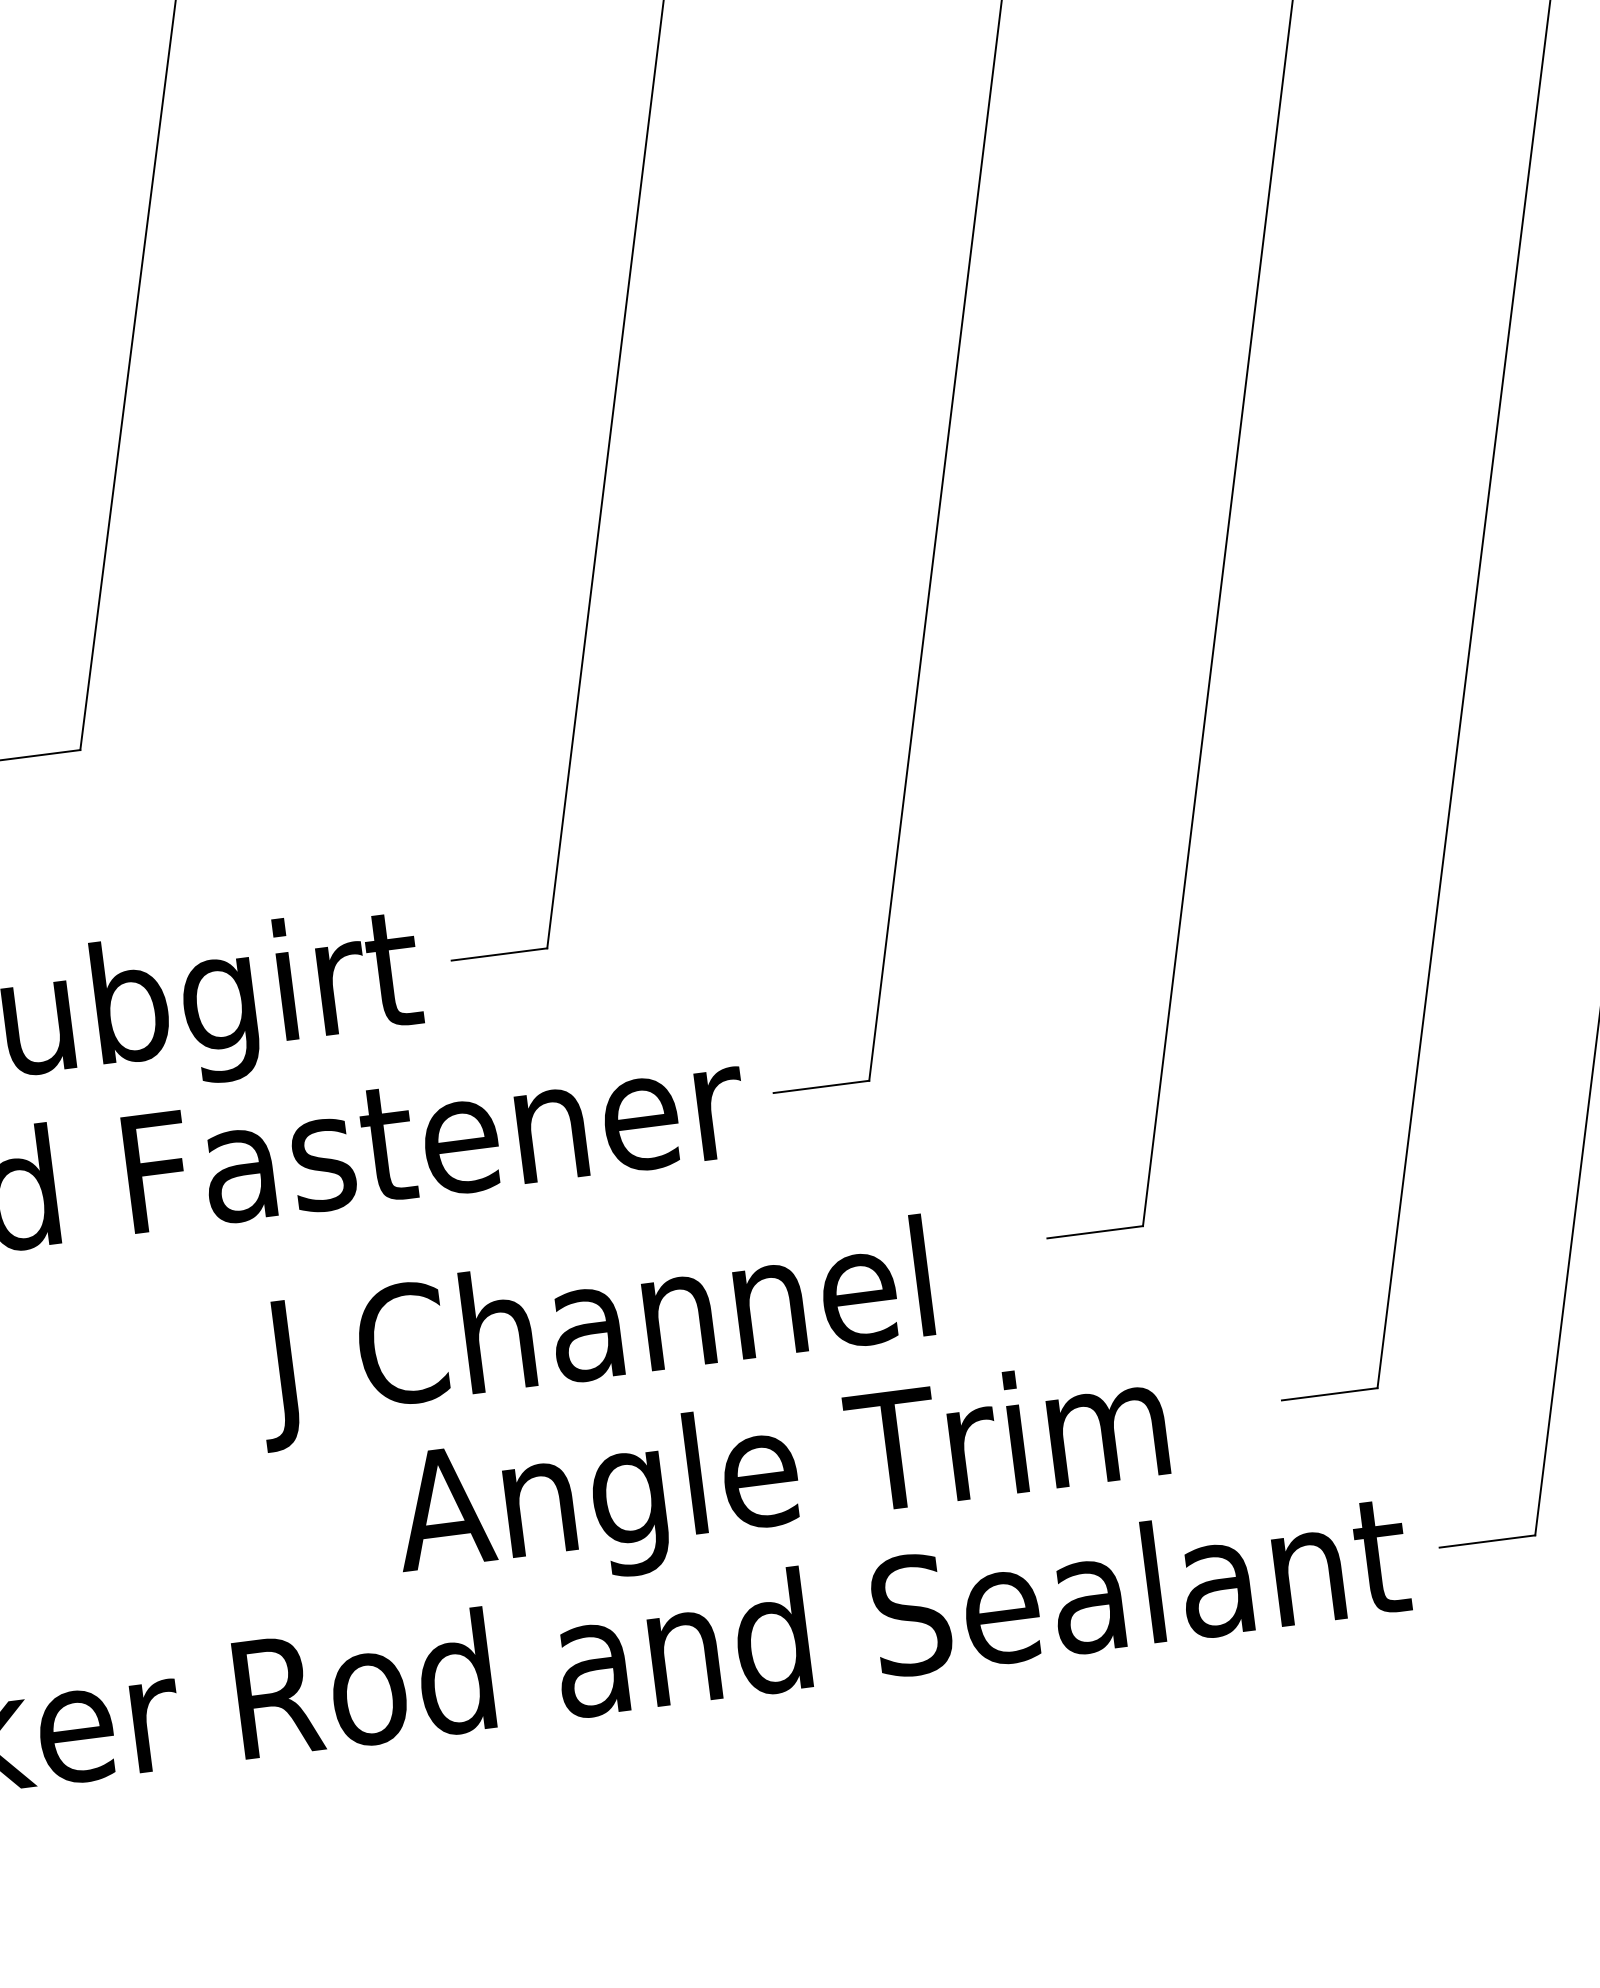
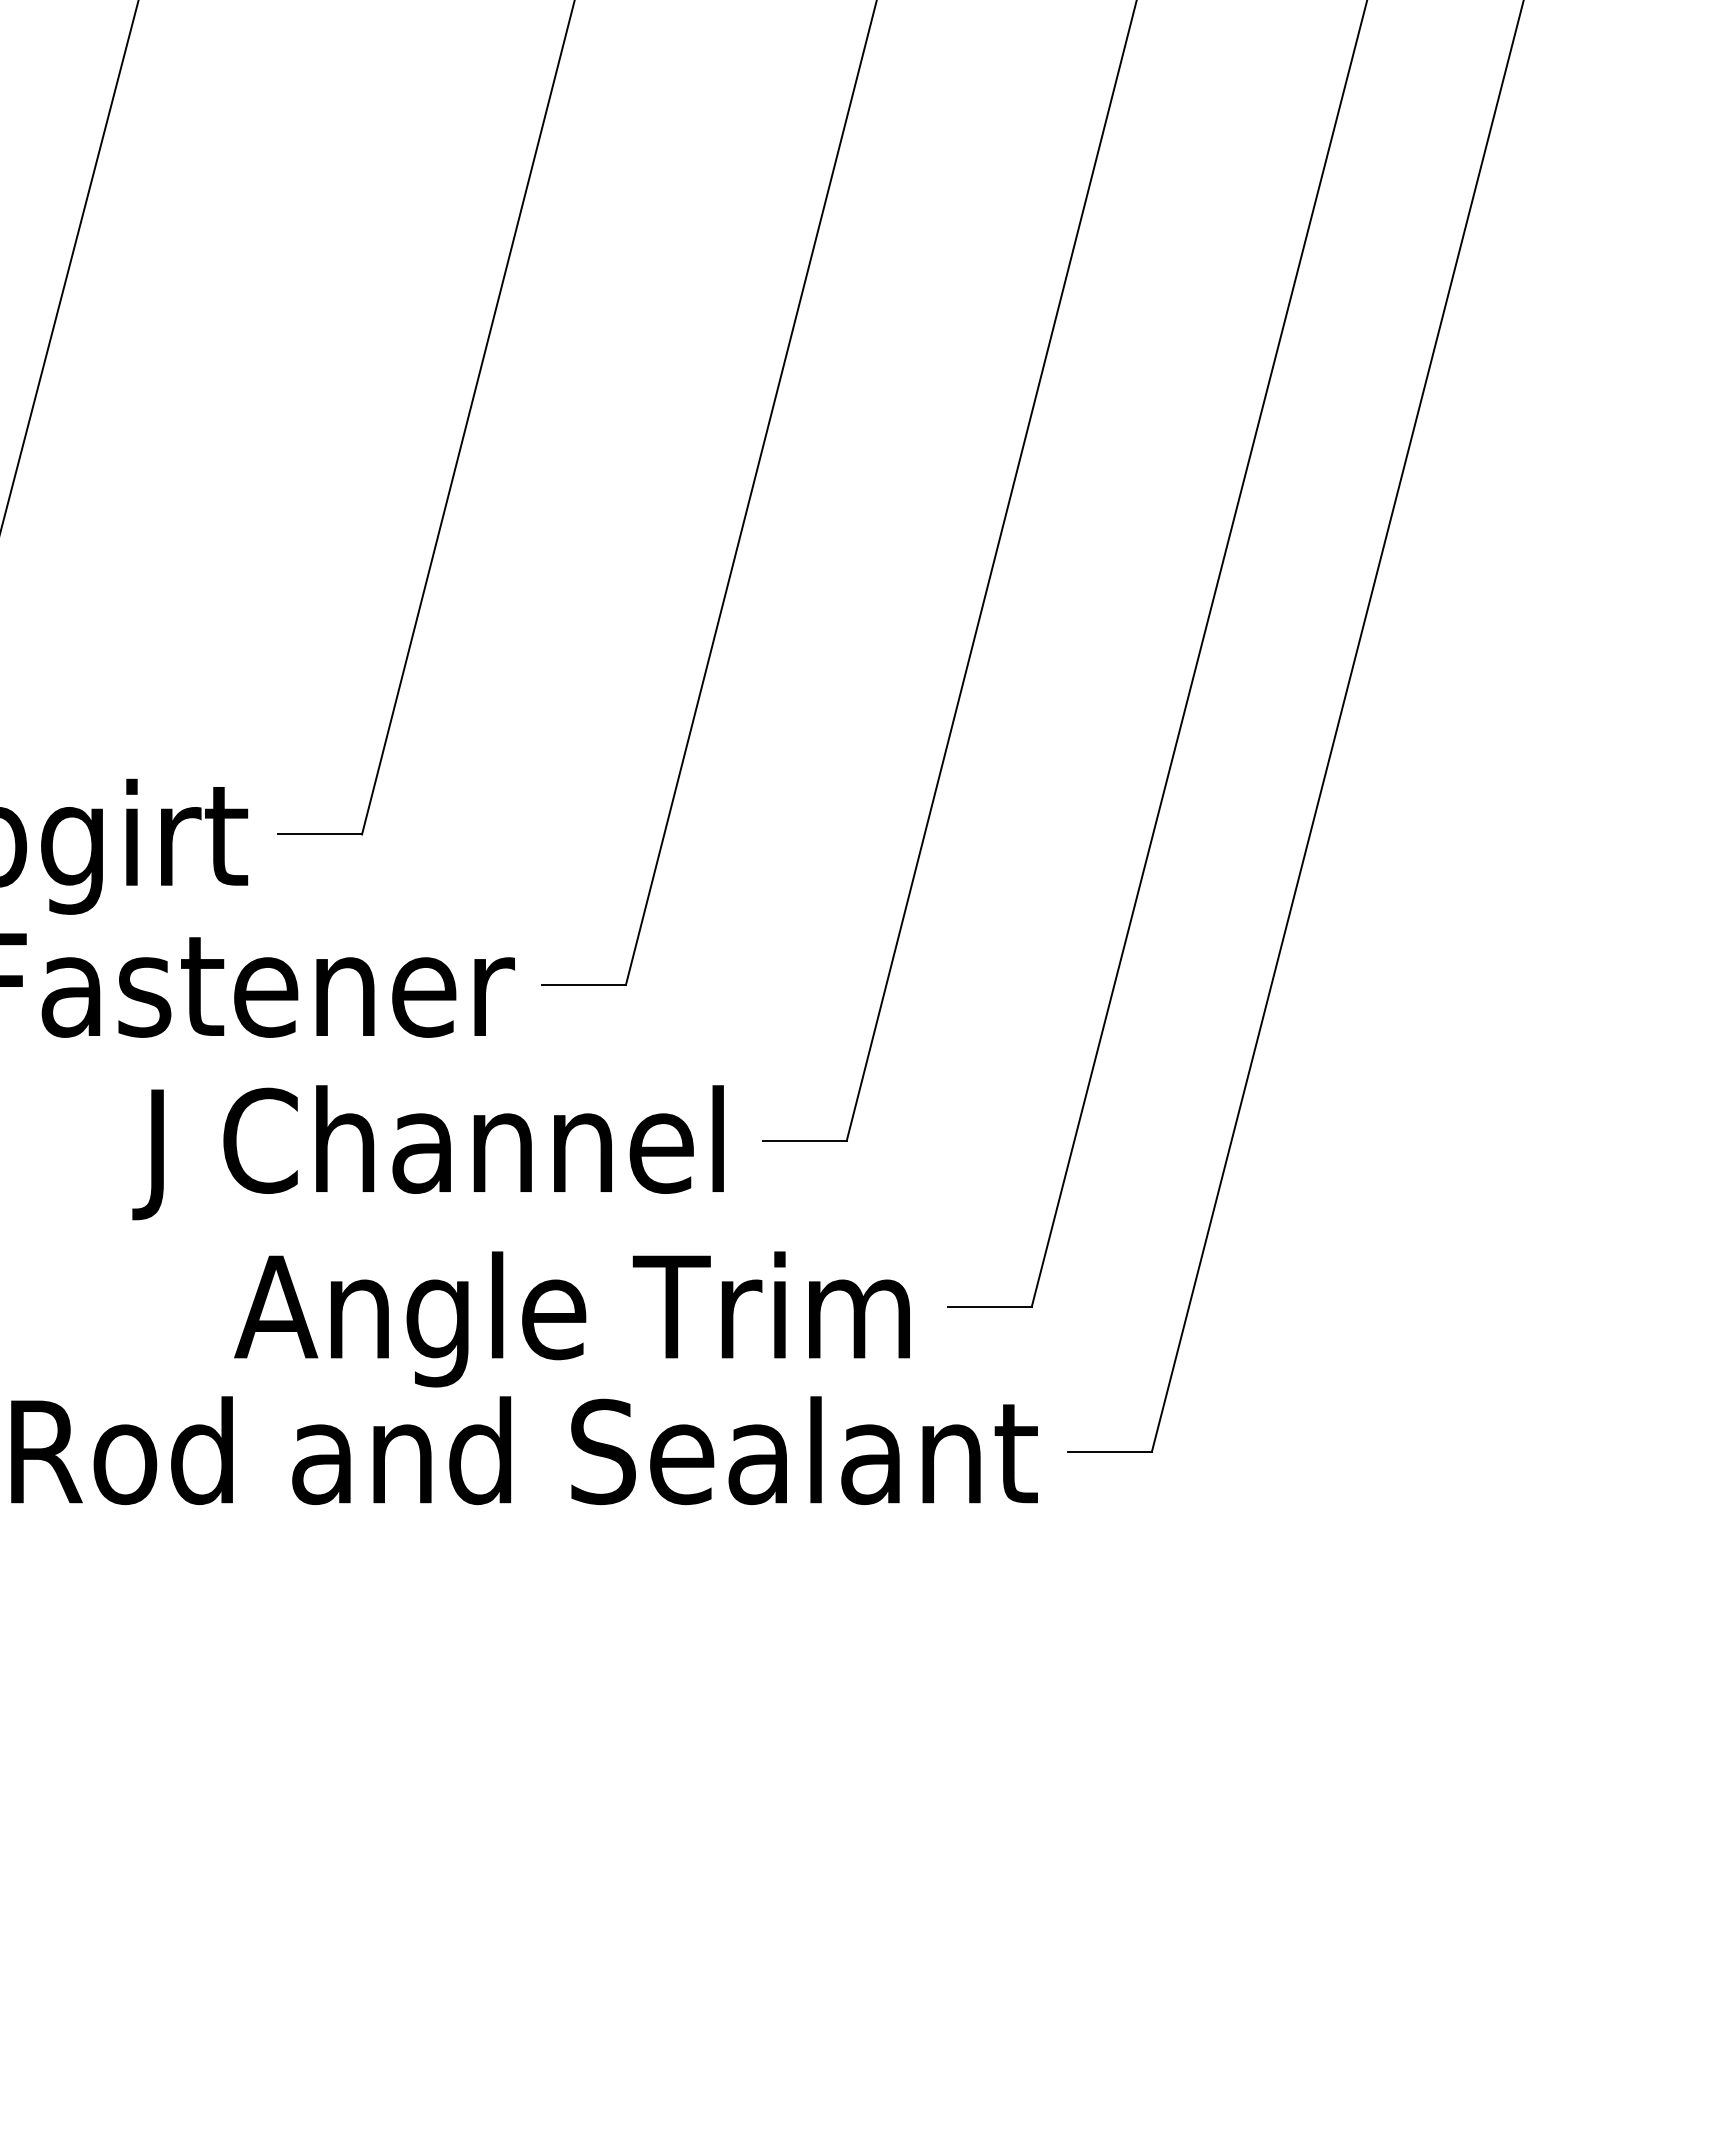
text: (593, 1333) -> (427, 1152), moved
text: (780, 1478) -> (571, 1319), moved

